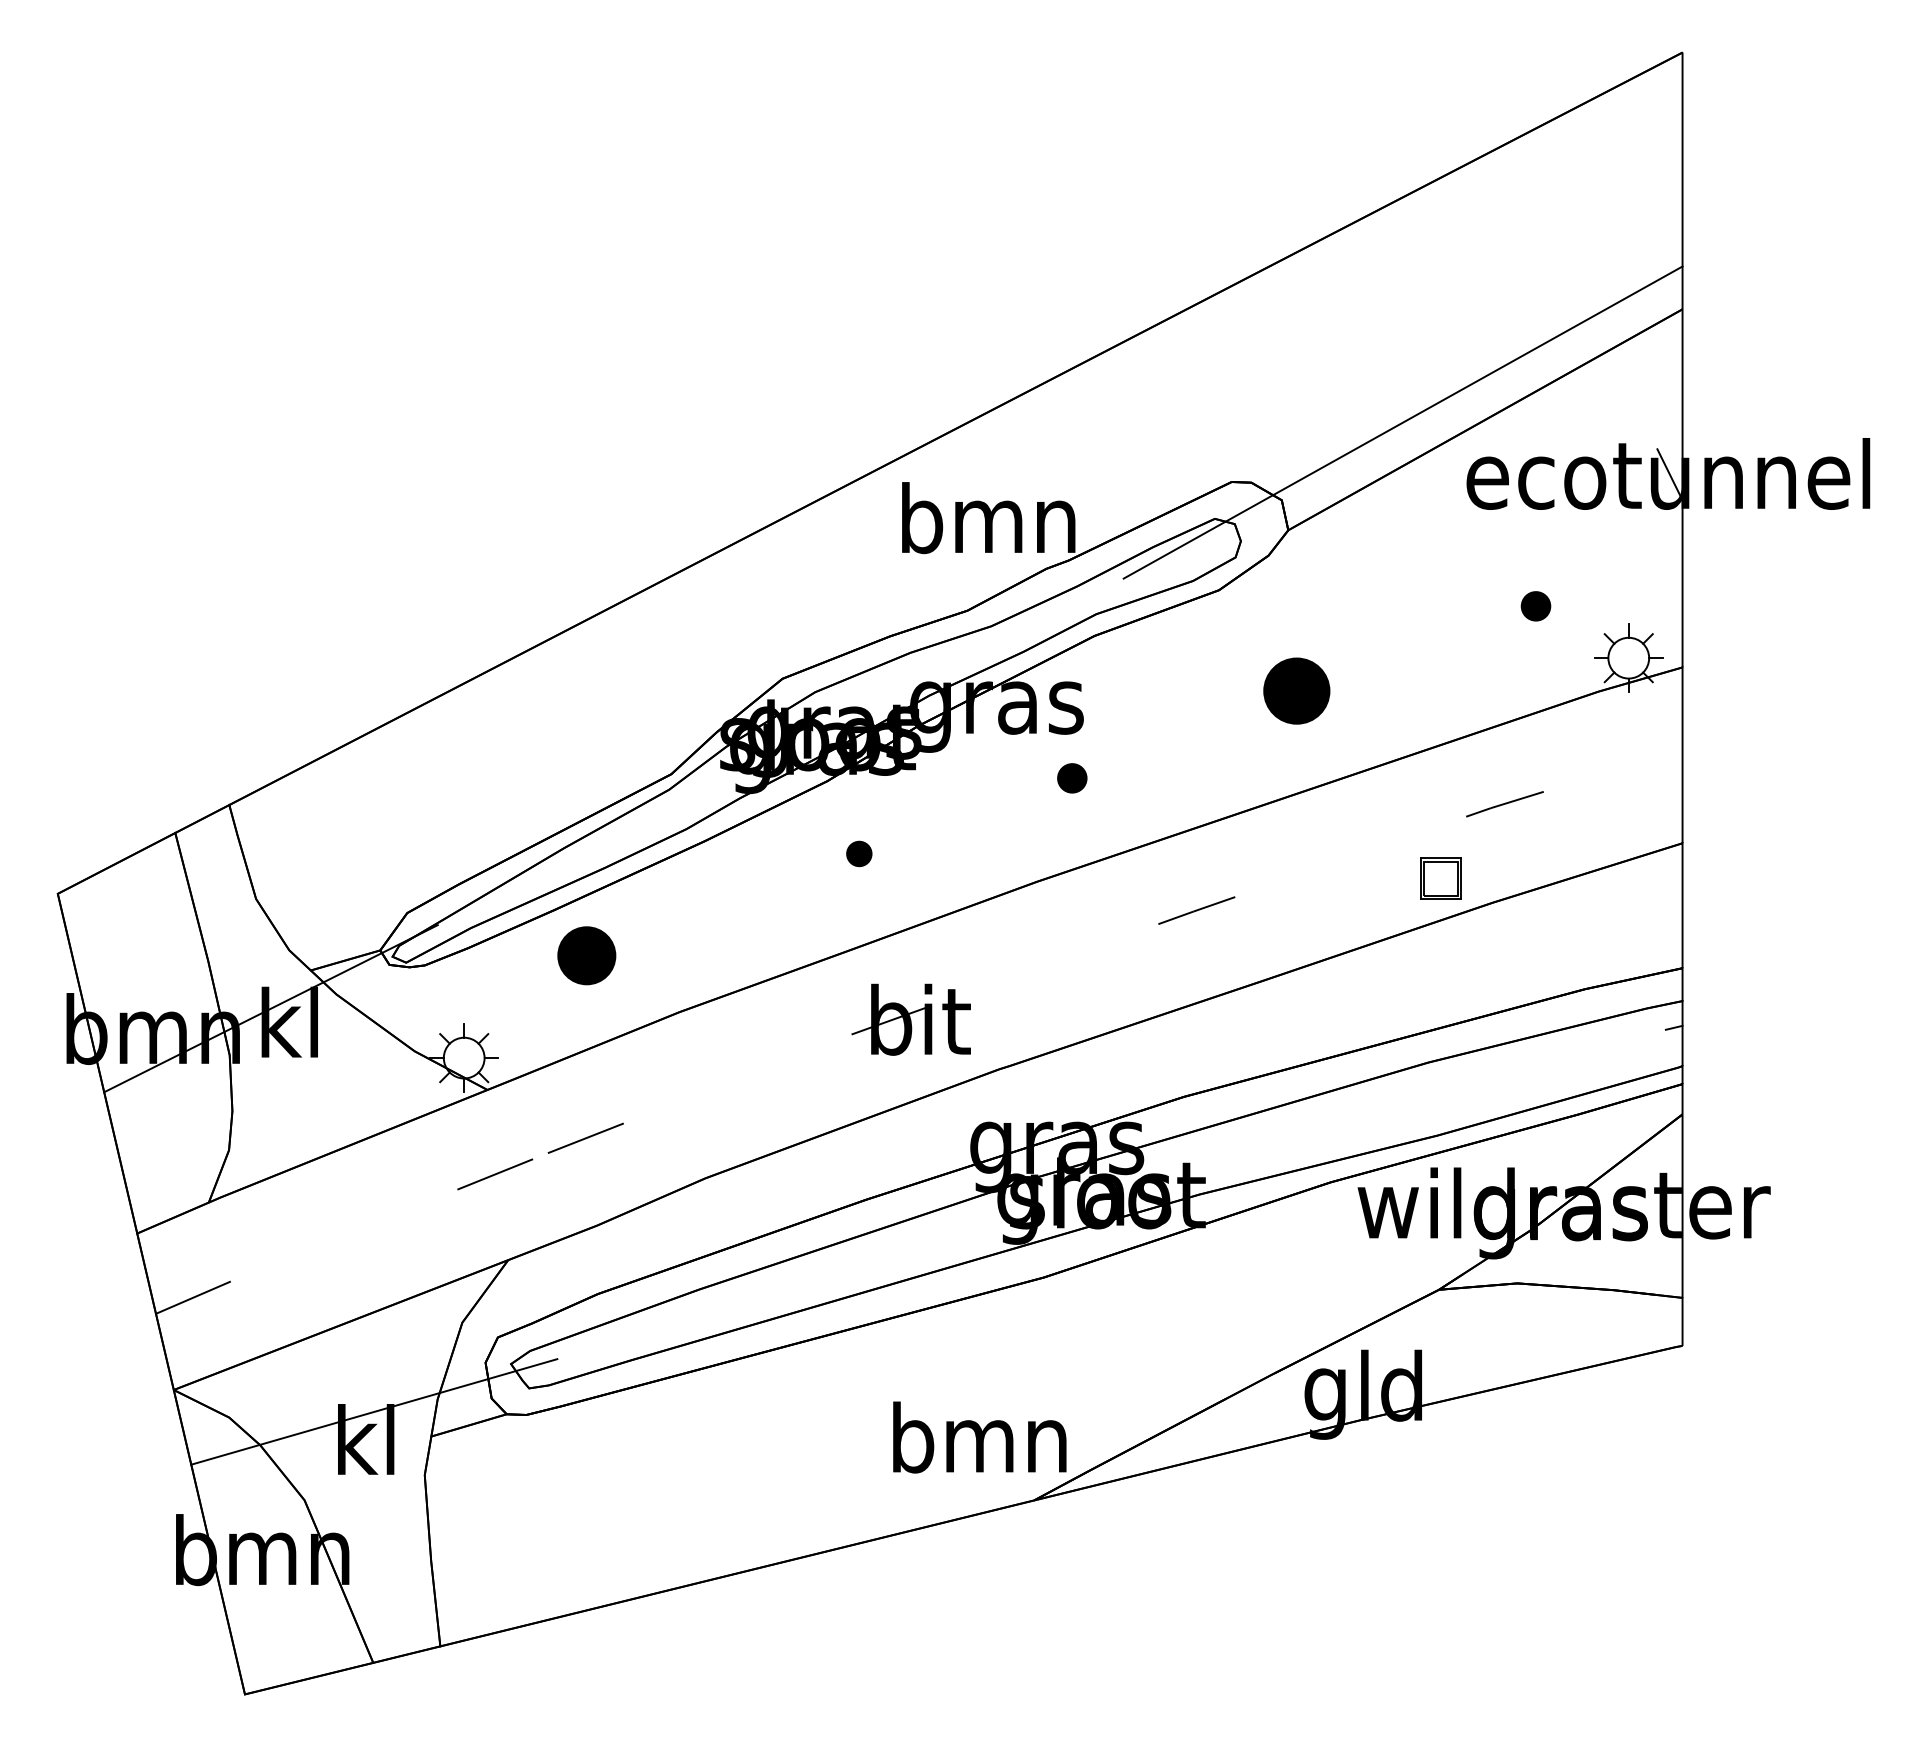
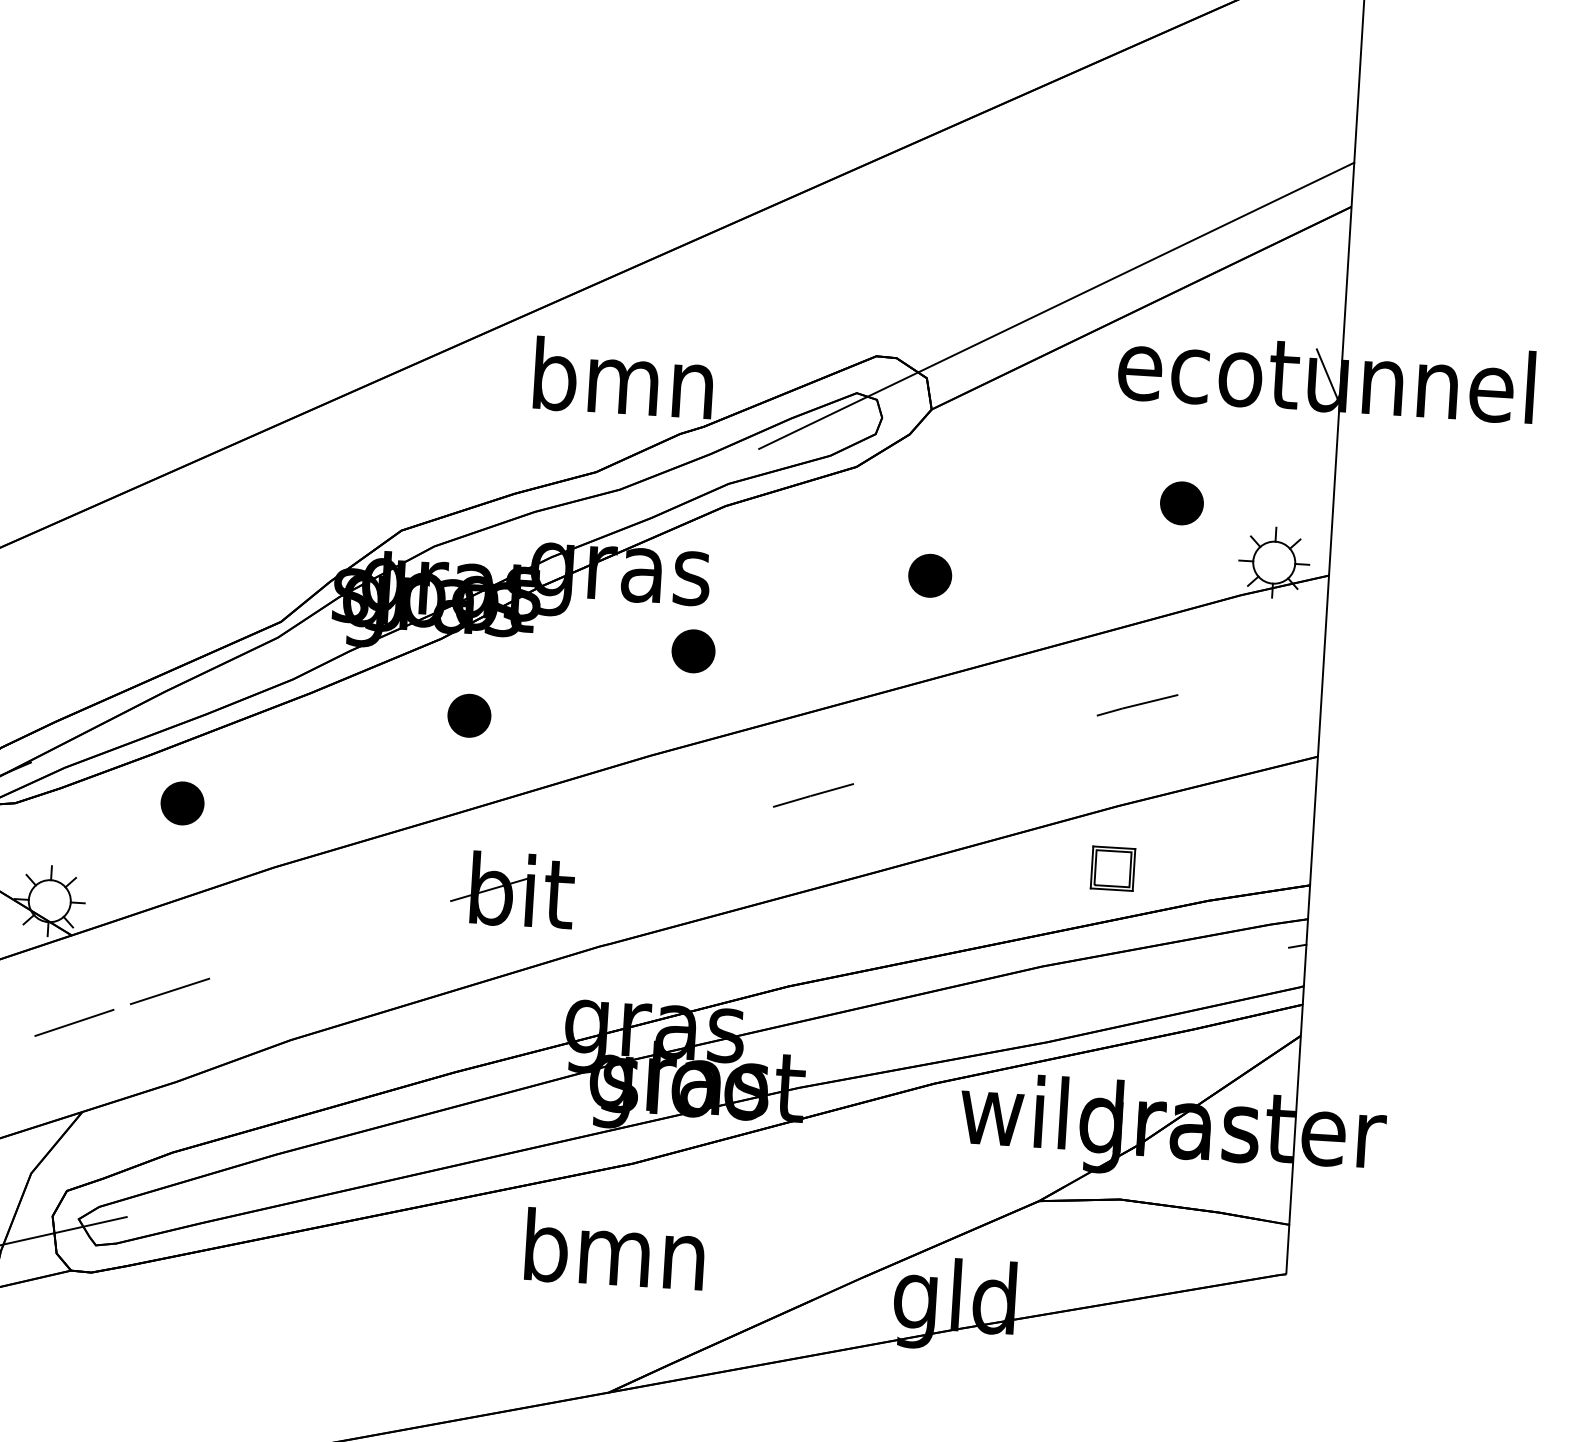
part: (1535, 606) -> (1181, 503), size x1.43
part: (1296, 691) -> (929, 576), size x0.62
part: (1072, 778) -> (693, 651), size x1.43
part: (859, 853) -> (469, 715), size x1.67
part: (1440, 878) -> (1112, 868), moved
part: (586, 955) -> (182, 803), size x0.71
text: (979, 1437) -> (614, 1249), moved

